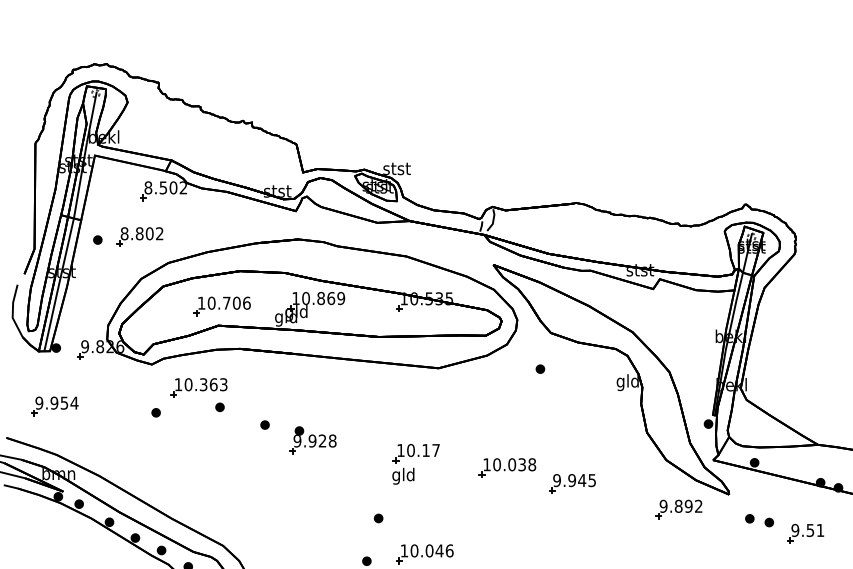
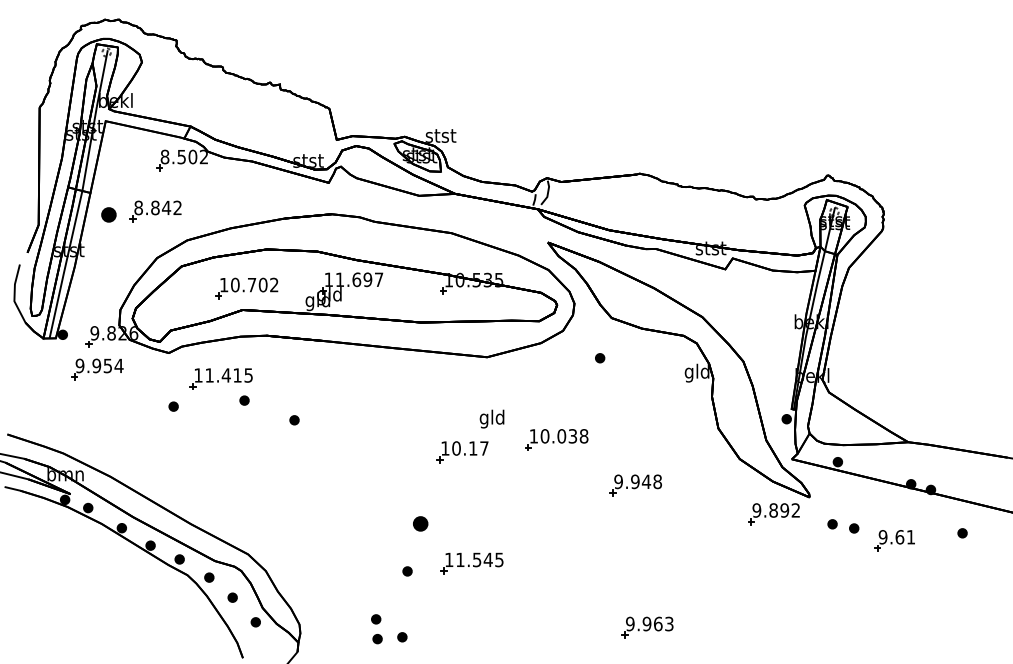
text: (149, 233) -> (166, 207), 8.802 -> 8.842
part: (97, 239) -> (108, 214), size x1.6
text: (323, 298) -> (359, 279), 10.869 -> 11.697
text: (247, 302) -> (274, 284), 10.706 -> 10.702
text: (205, 384) -> (228, 375), 10.363 -> 11.415
part: (55, 406) -> (97, 369), moved
part: (312, 439) -> (347, 436), removed
part: (507, 467) -> (556, 439), moved
text: (402, 475) -> (491, 418), moved
text: (592, 480) -> (657, 481), 9.945 -> 9.948
part: (678, 509) -> (773, 514), moved
part: (378, 518) -> (420, 523), size x1.6
text: (810, 530) -> (899, 537), 9.51 -> 9.61
text: (431, 550) -> (479, 559), 10.046 -> 11.545

